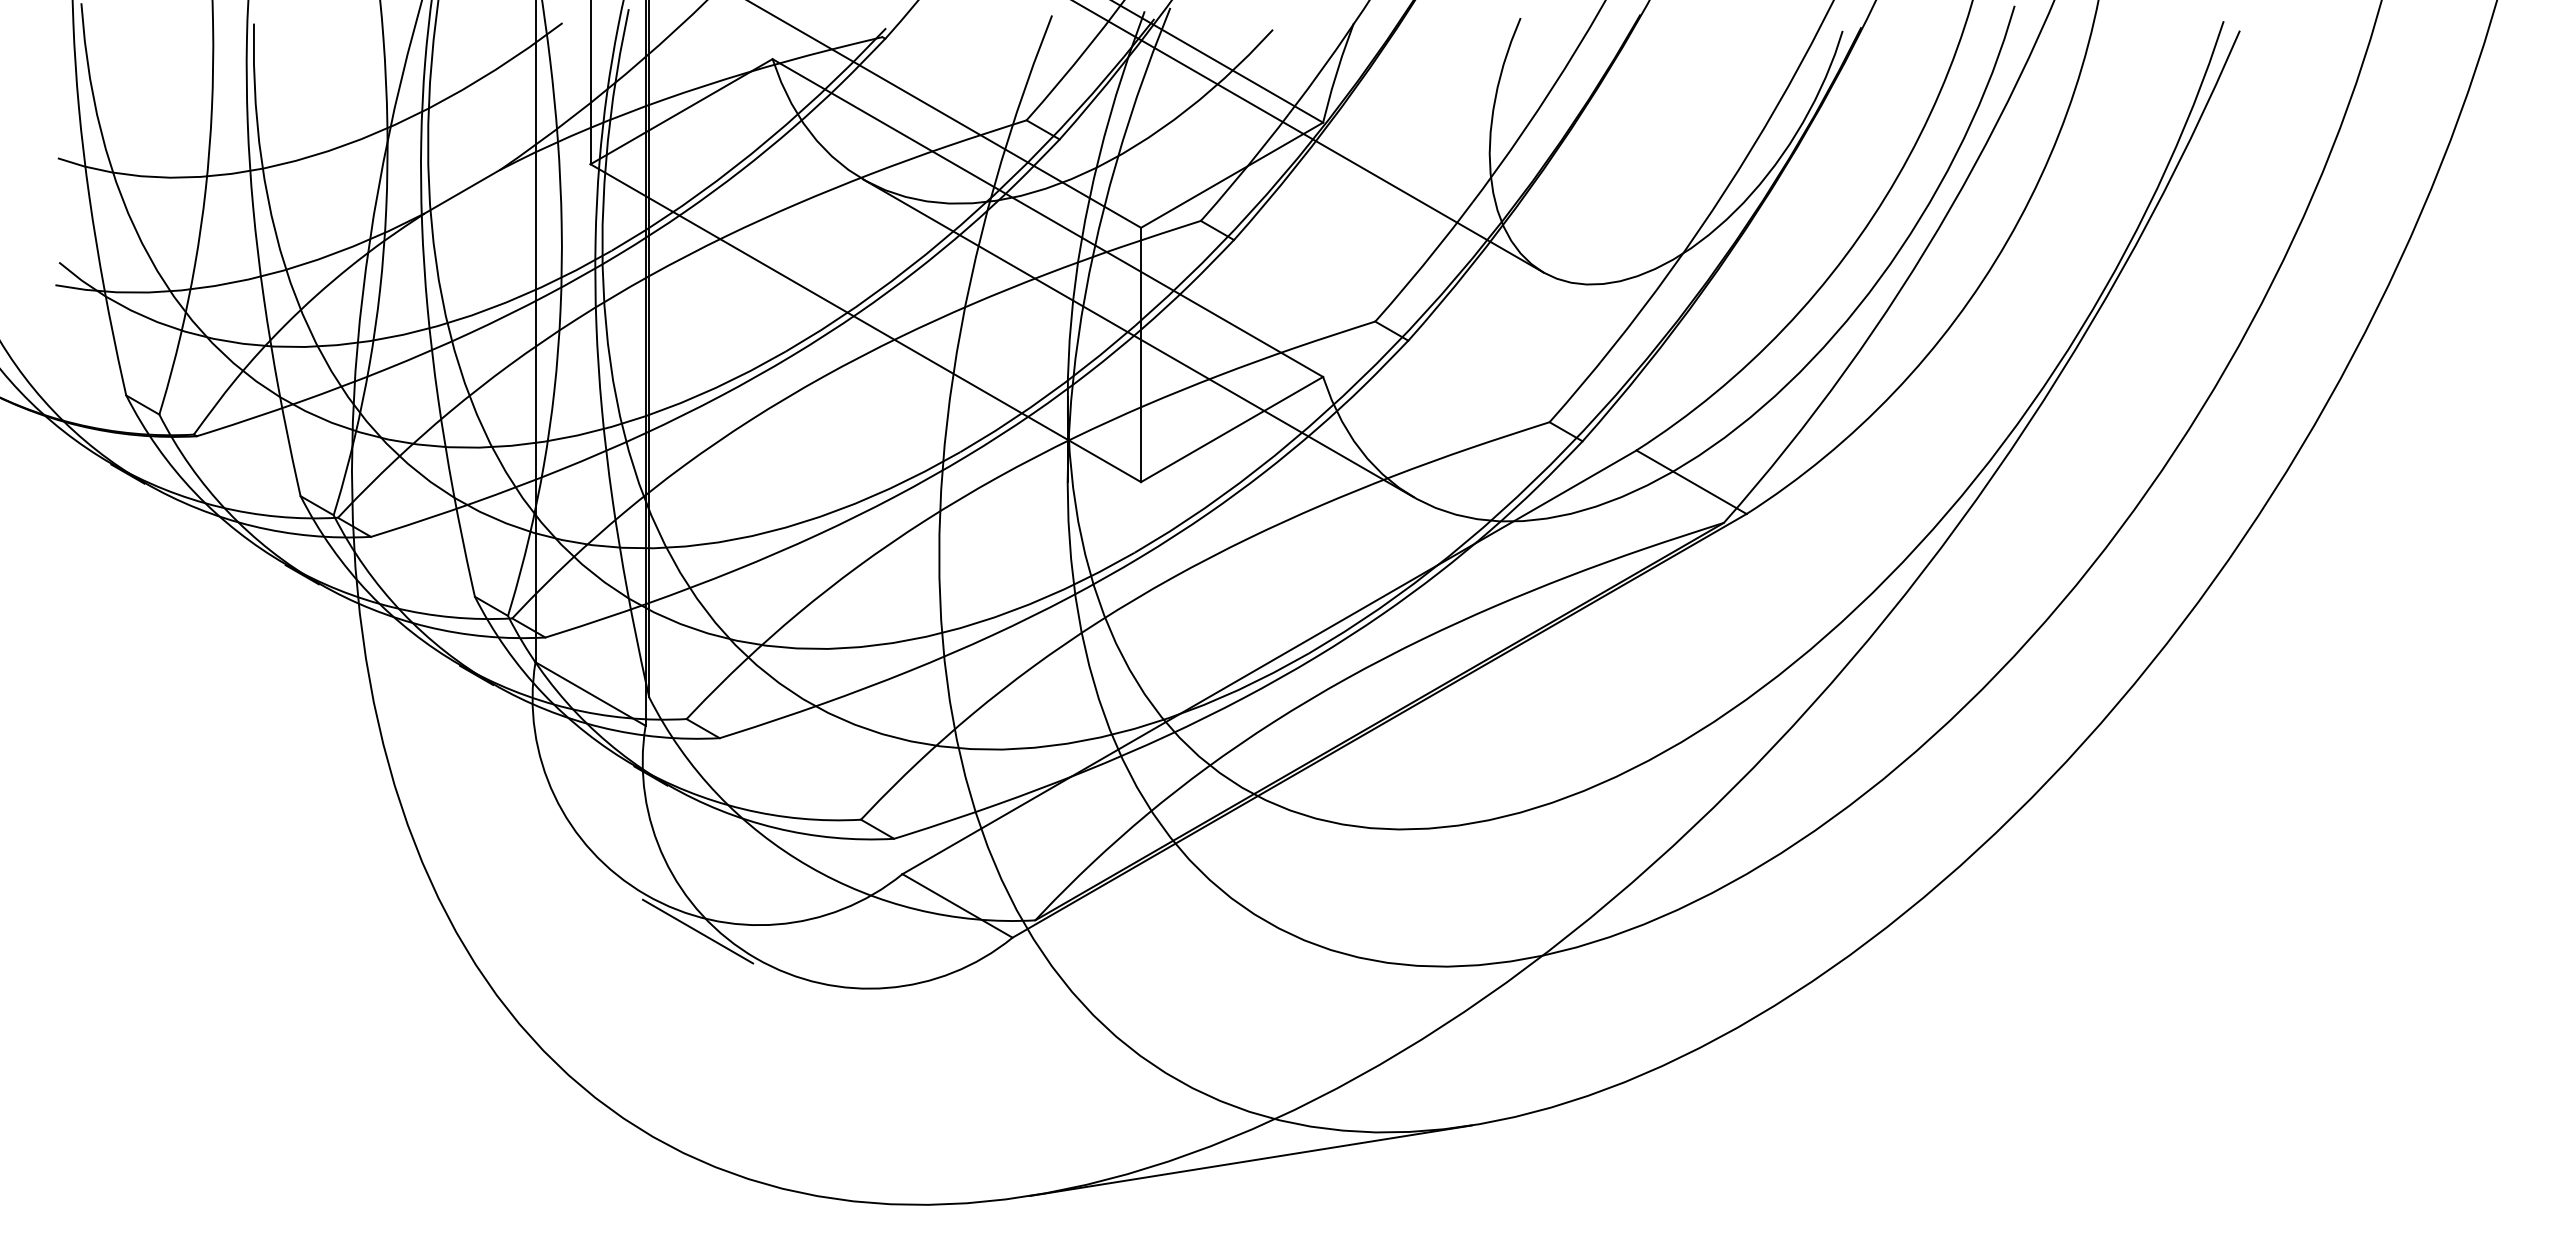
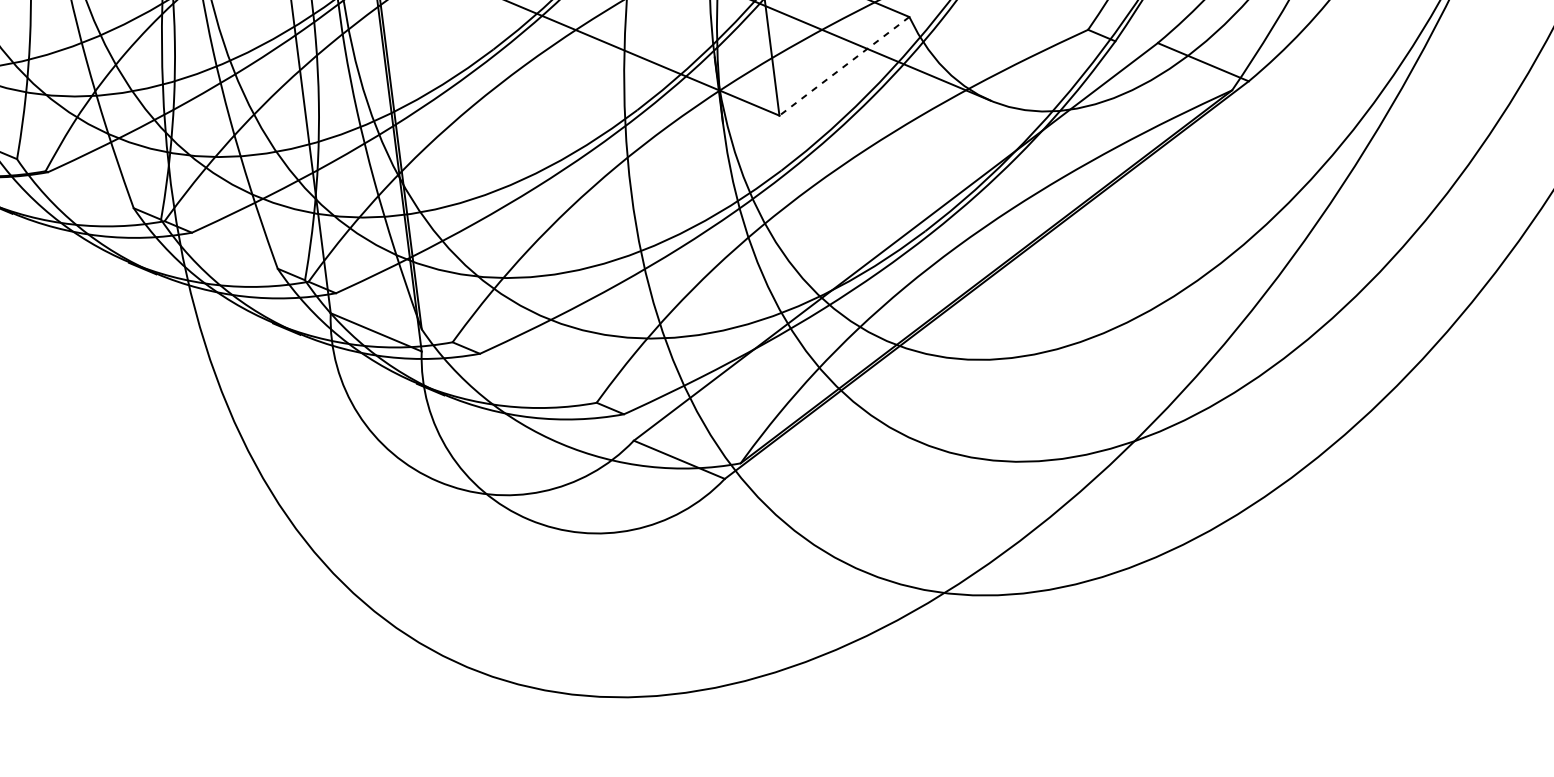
line: (1231, 429) -> (843, 66), solid -> dashed
line: (697, 931) -> (481, 504), removed
line: (1250, 1160) -> (929, 627), removed

